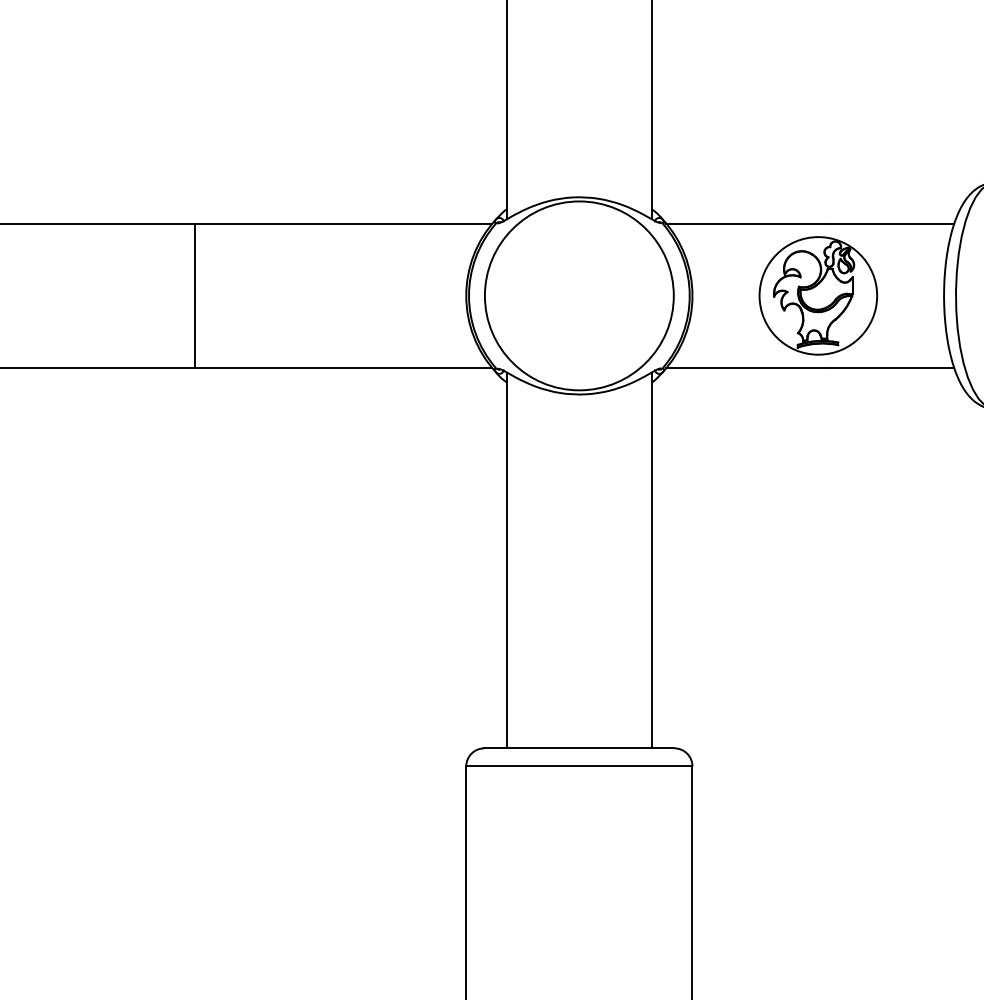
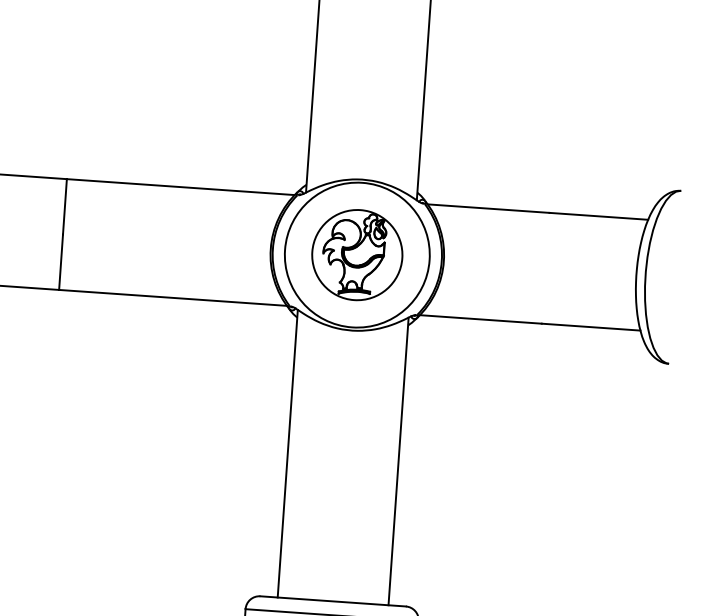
part: (818, 295) -> (357, 254), moved

